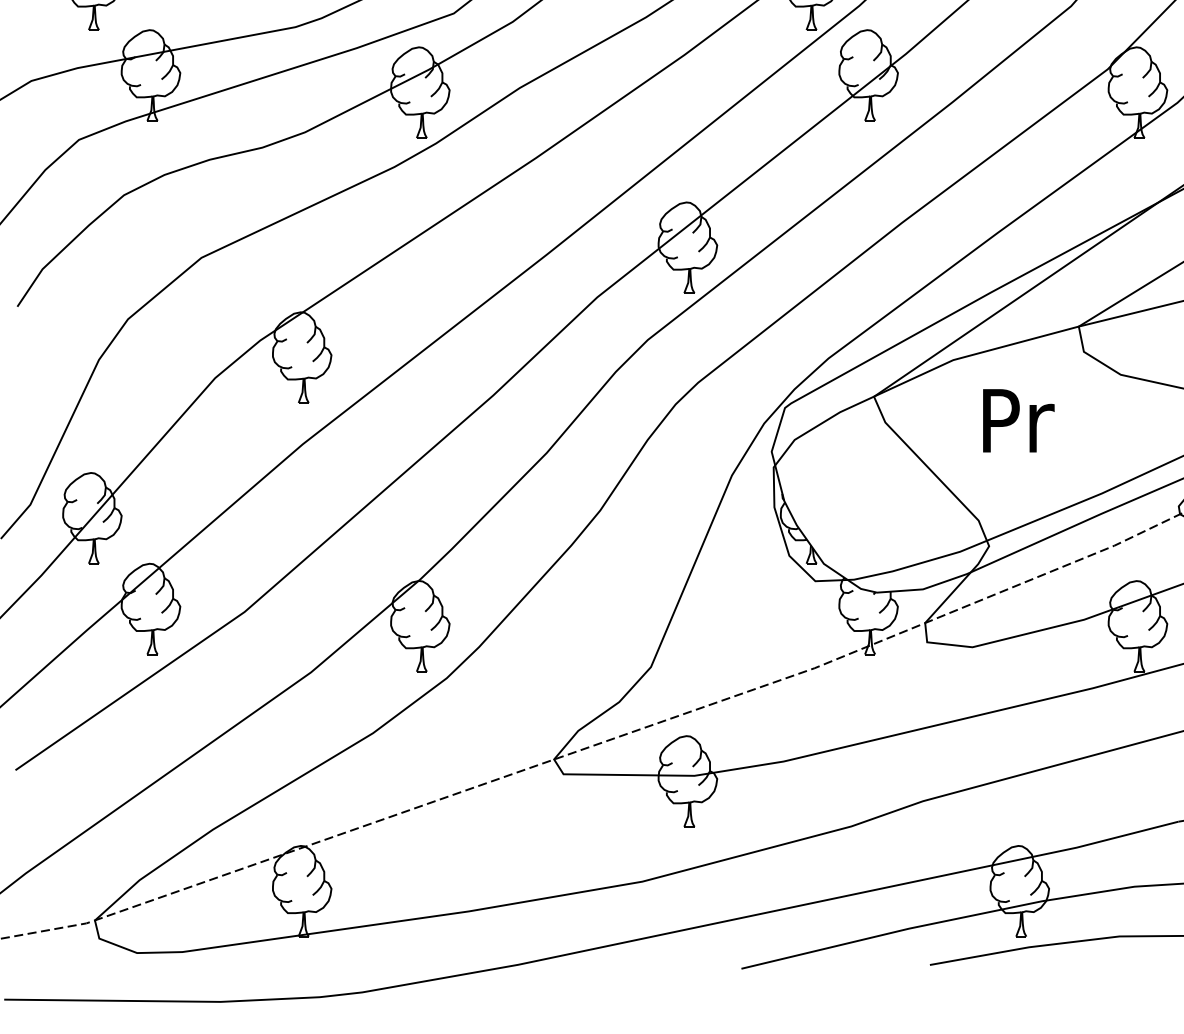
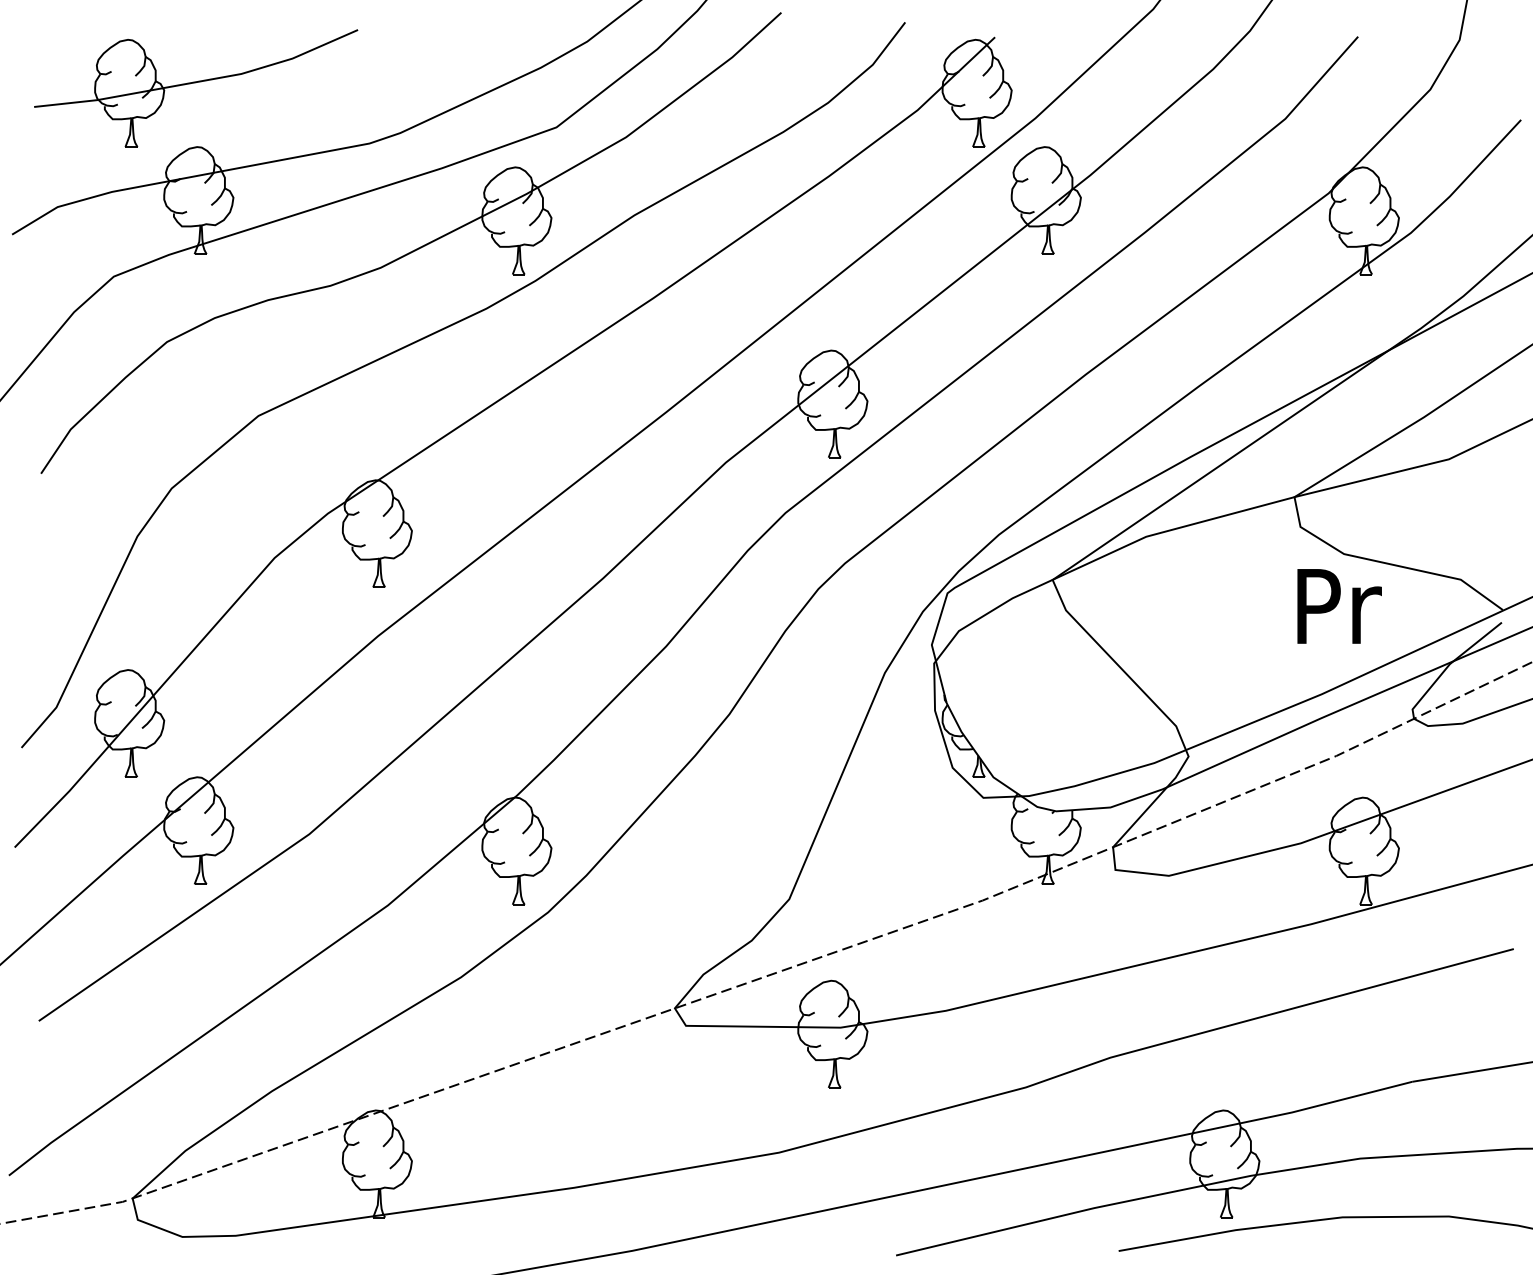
text: (1018, 420) -> (1339, 606), moved

